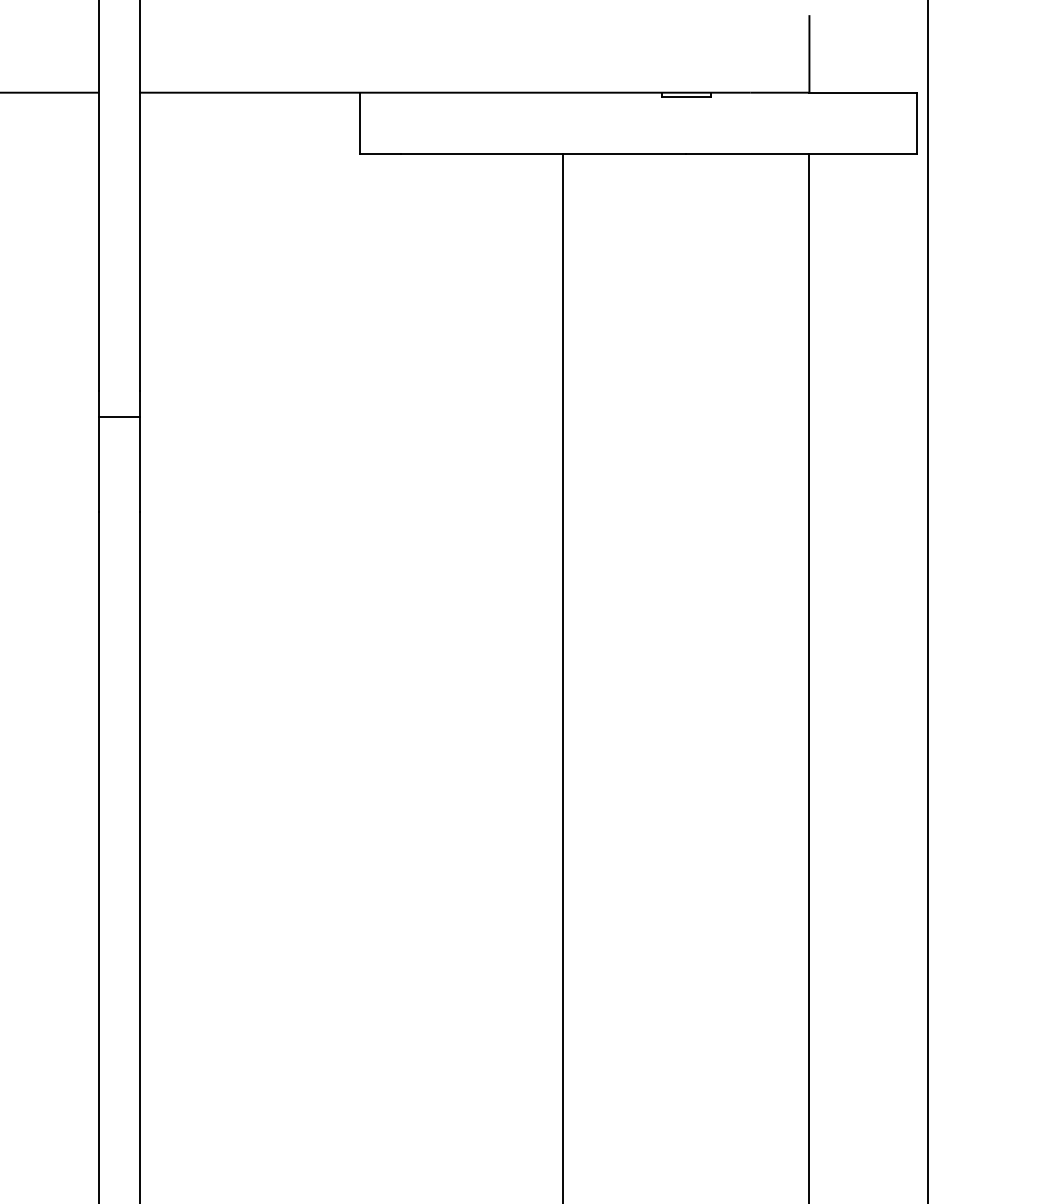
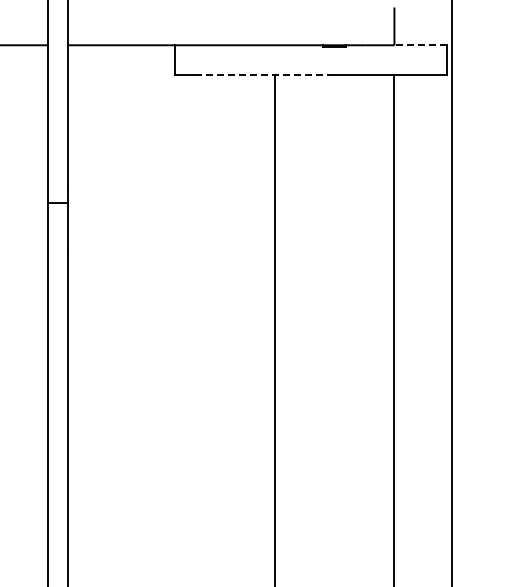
line: (862, 93) -> (420, 45), solid -> dashed
line: (542, 154) -> (264, 75), solid -> dashed

